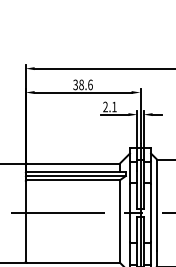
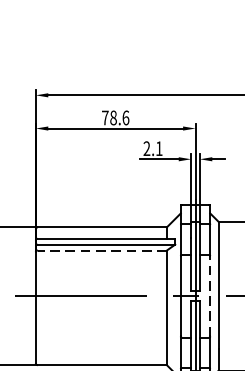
text: (75, 84) -> (105, 117), 38.6 -> 78.6
line: (73, 180) -> (102, 250), solid -> dashed
line: (151, 213) -> (210, 296), solid -> dashed

